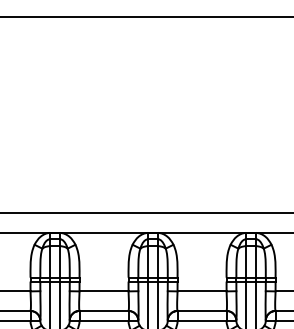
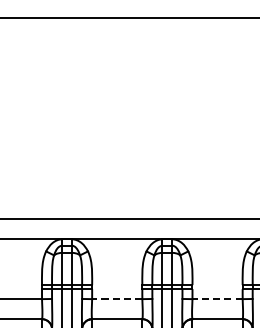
line: (104, 291) -> (117, 299), solid -> dashed
line: (202, 291) -> (218, 299), solid -> dashed

